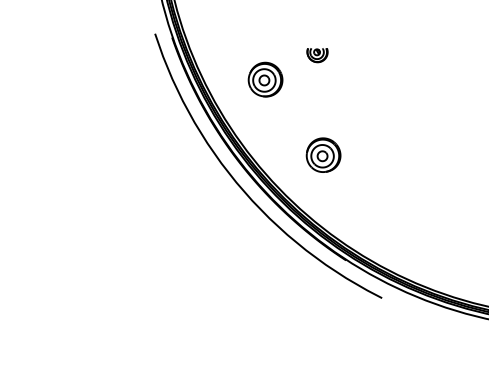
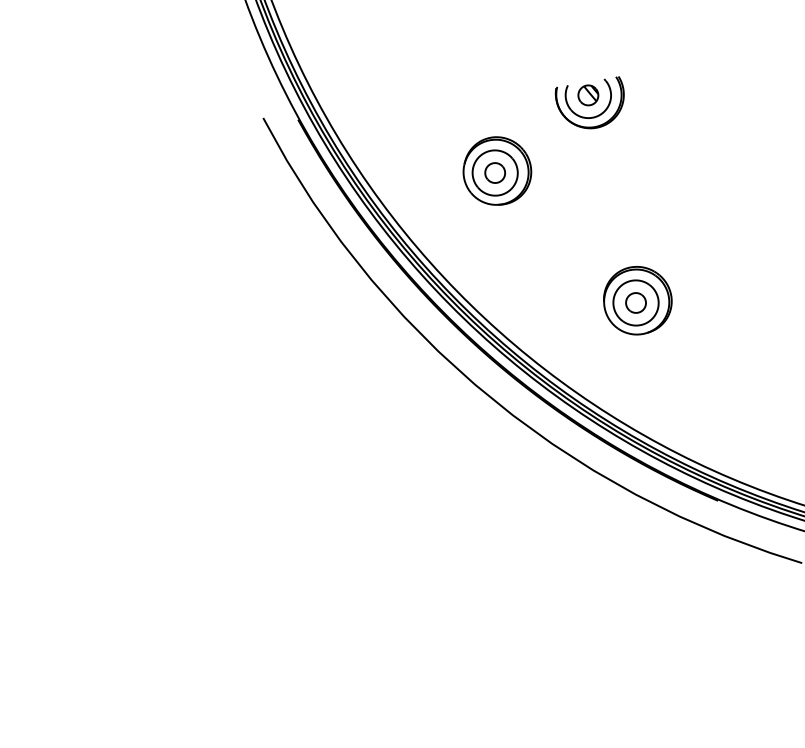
part: (317, 55) -> (591, 105), size x1.67

